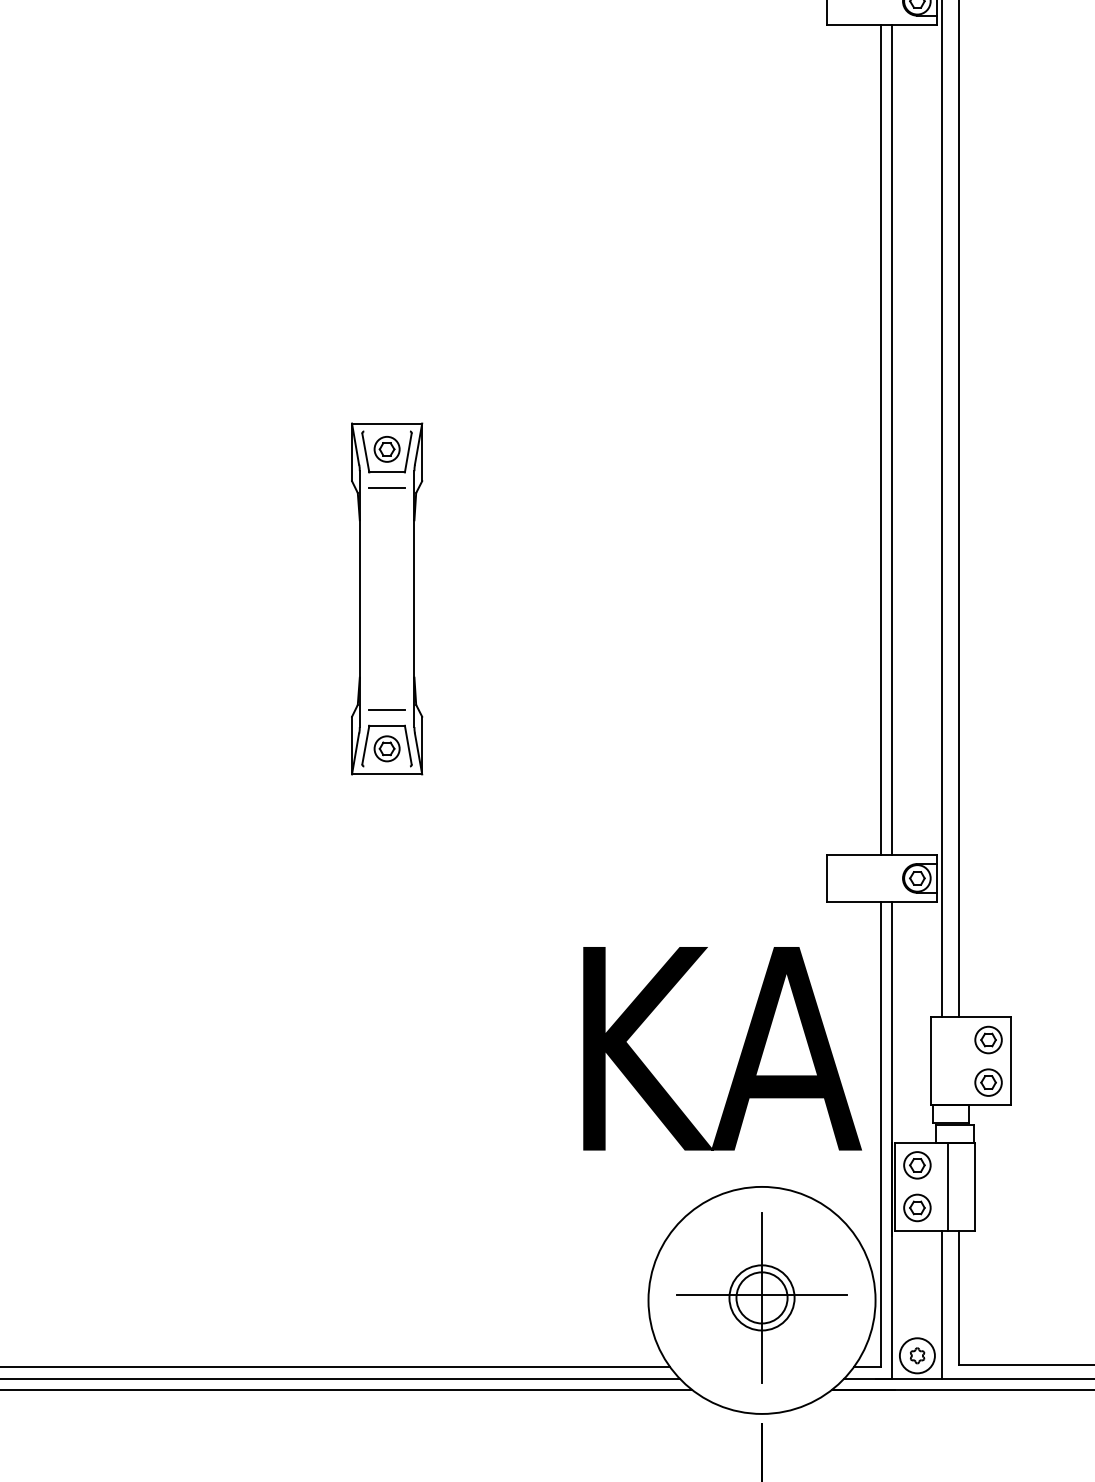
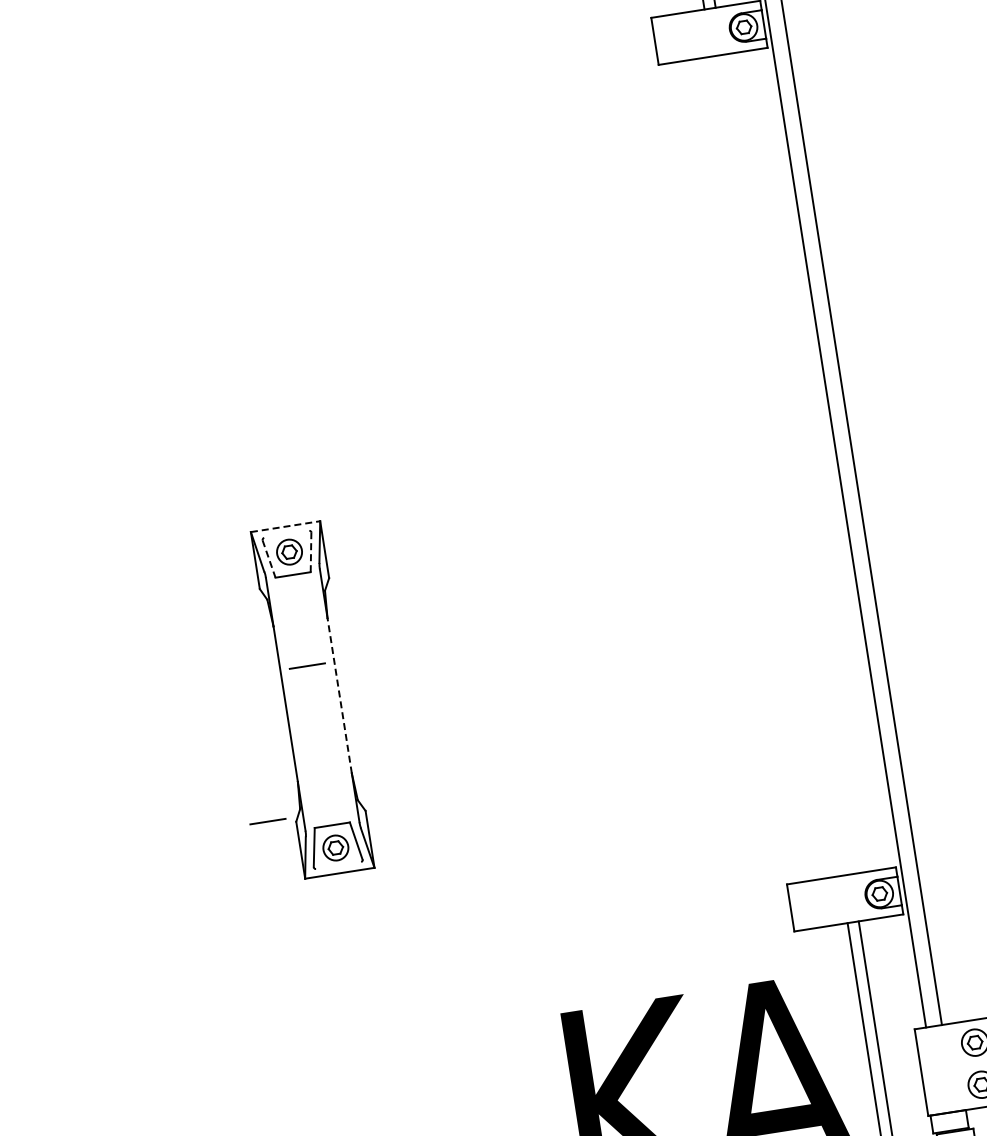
line: (387, 423) -> (285, 526), solid -> dashed
line: (881, 439) -> (776, 465), removed
line: (892, 439) -> (787, 464), removed
line: (365, 453) -> (268, 559), solid -> dashed
line: (408, 453) -> (311, 552), solid -> dashed
line: (386, 487) -> (306, 666), moved
line: (414, 598) -> (339, 695), solid -> dashed
line: (386, 709) -> (267, 820), moved

